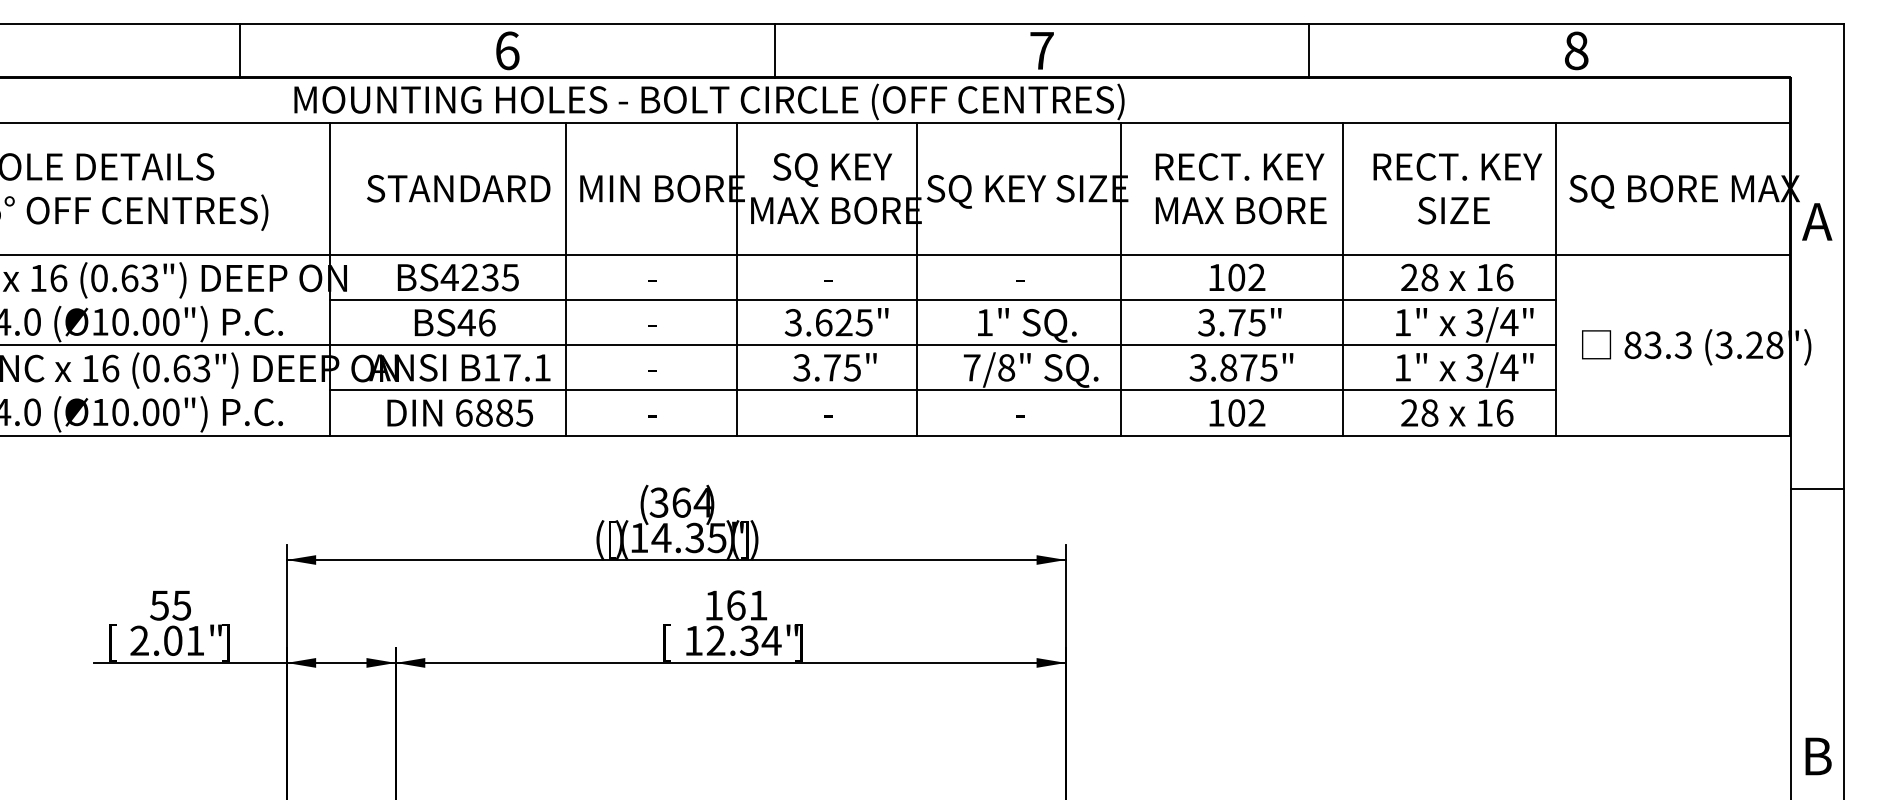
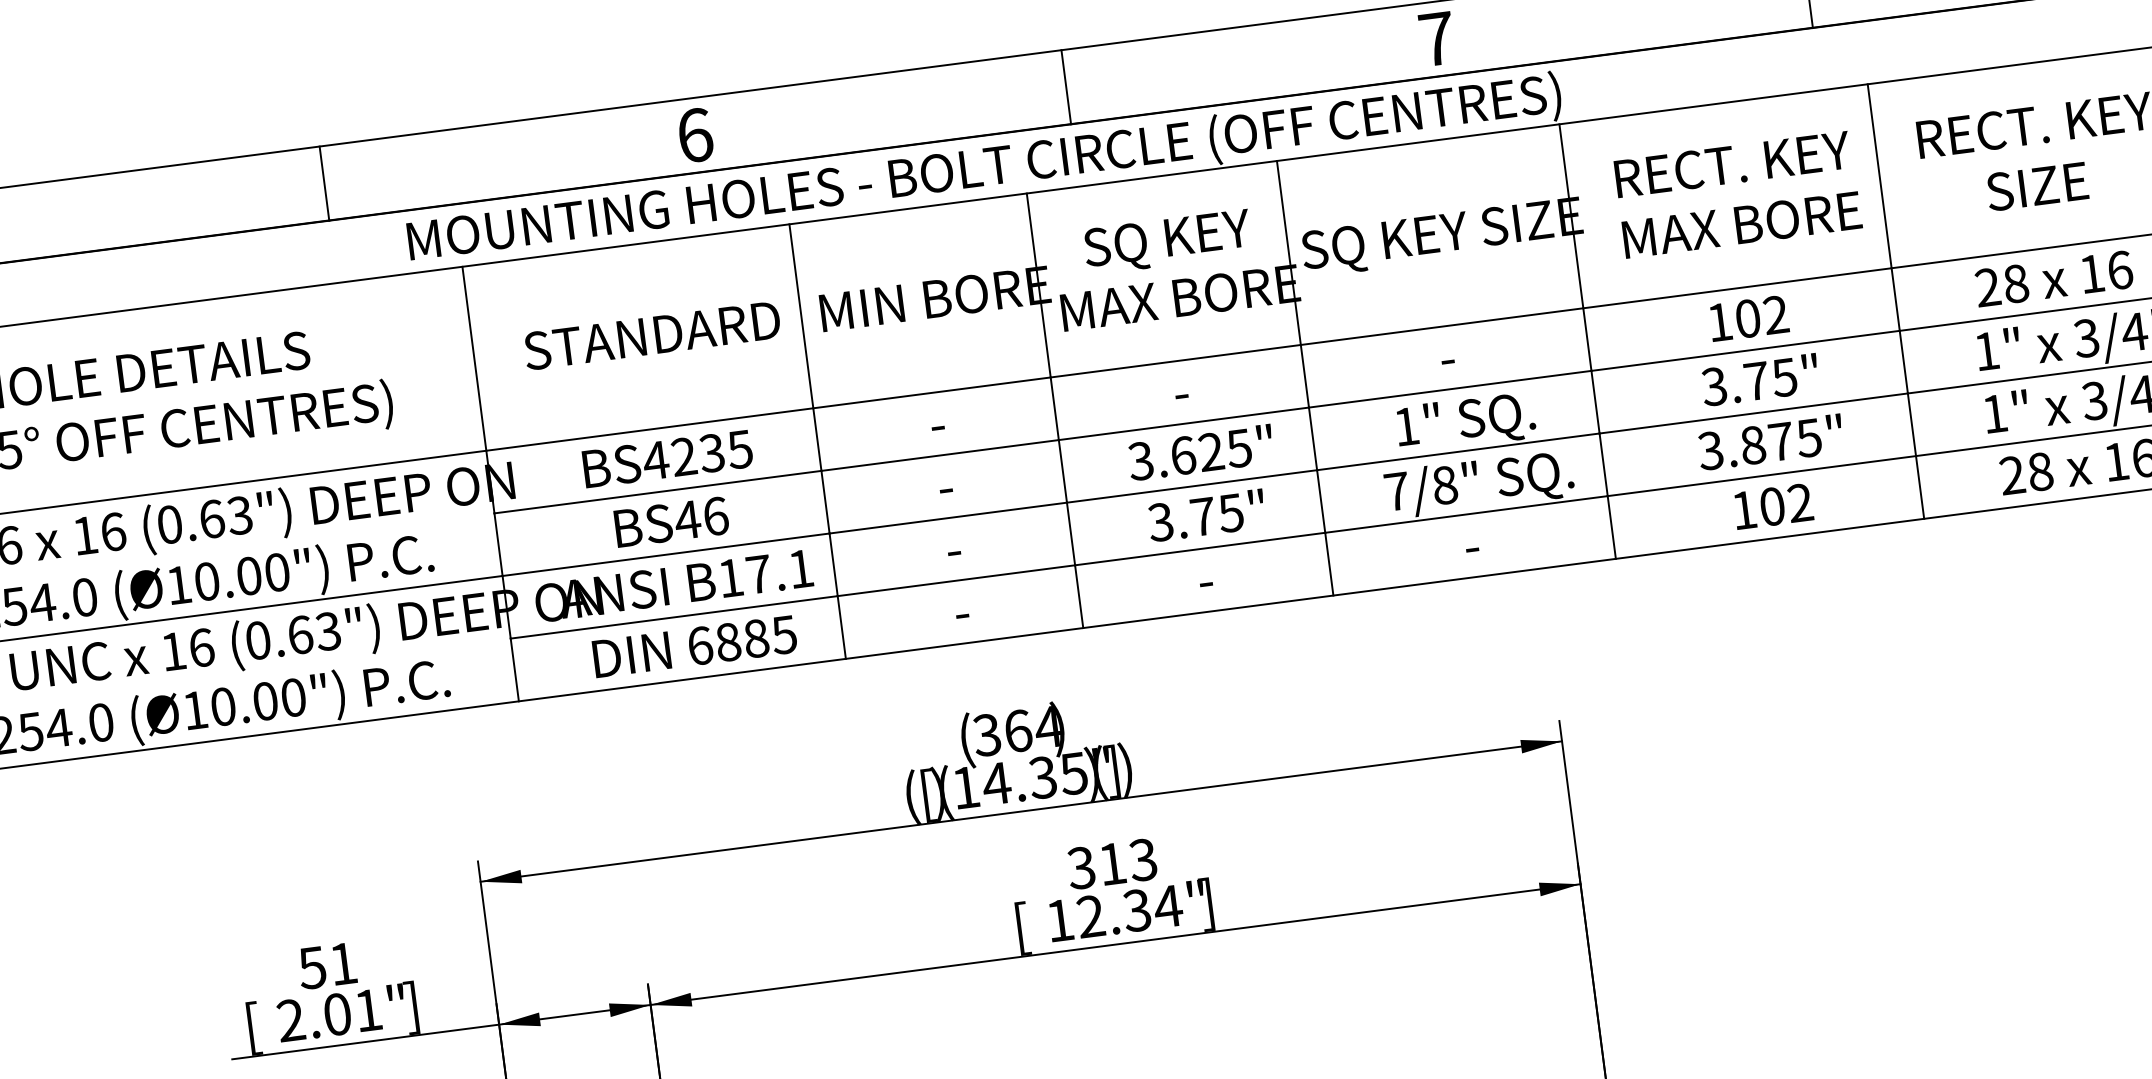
text: (181, 605) -> (342, 963), 55 -> 51
text: (735, 605) -> (1111, 864), 161 -> 313

